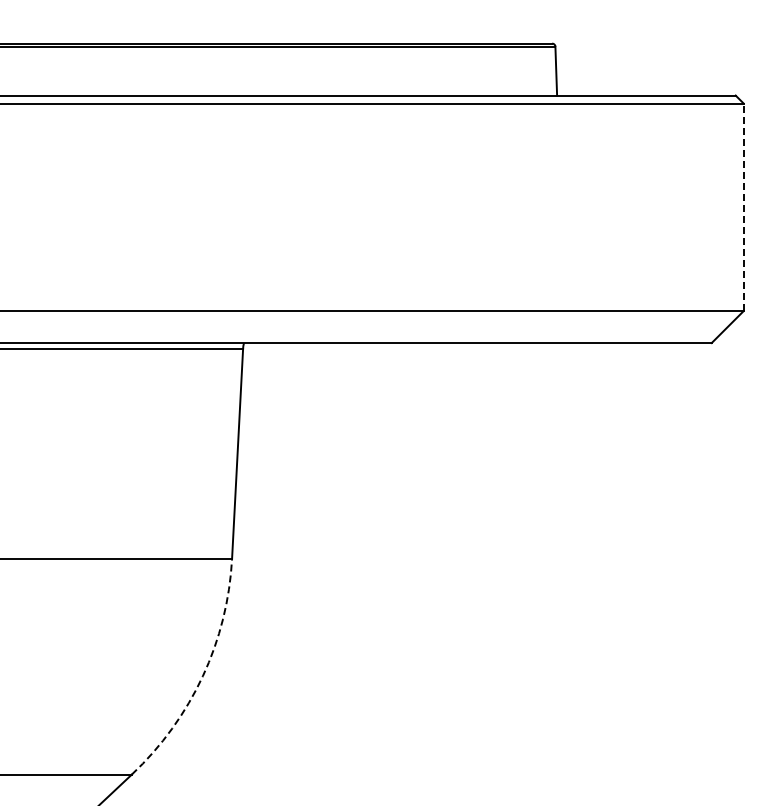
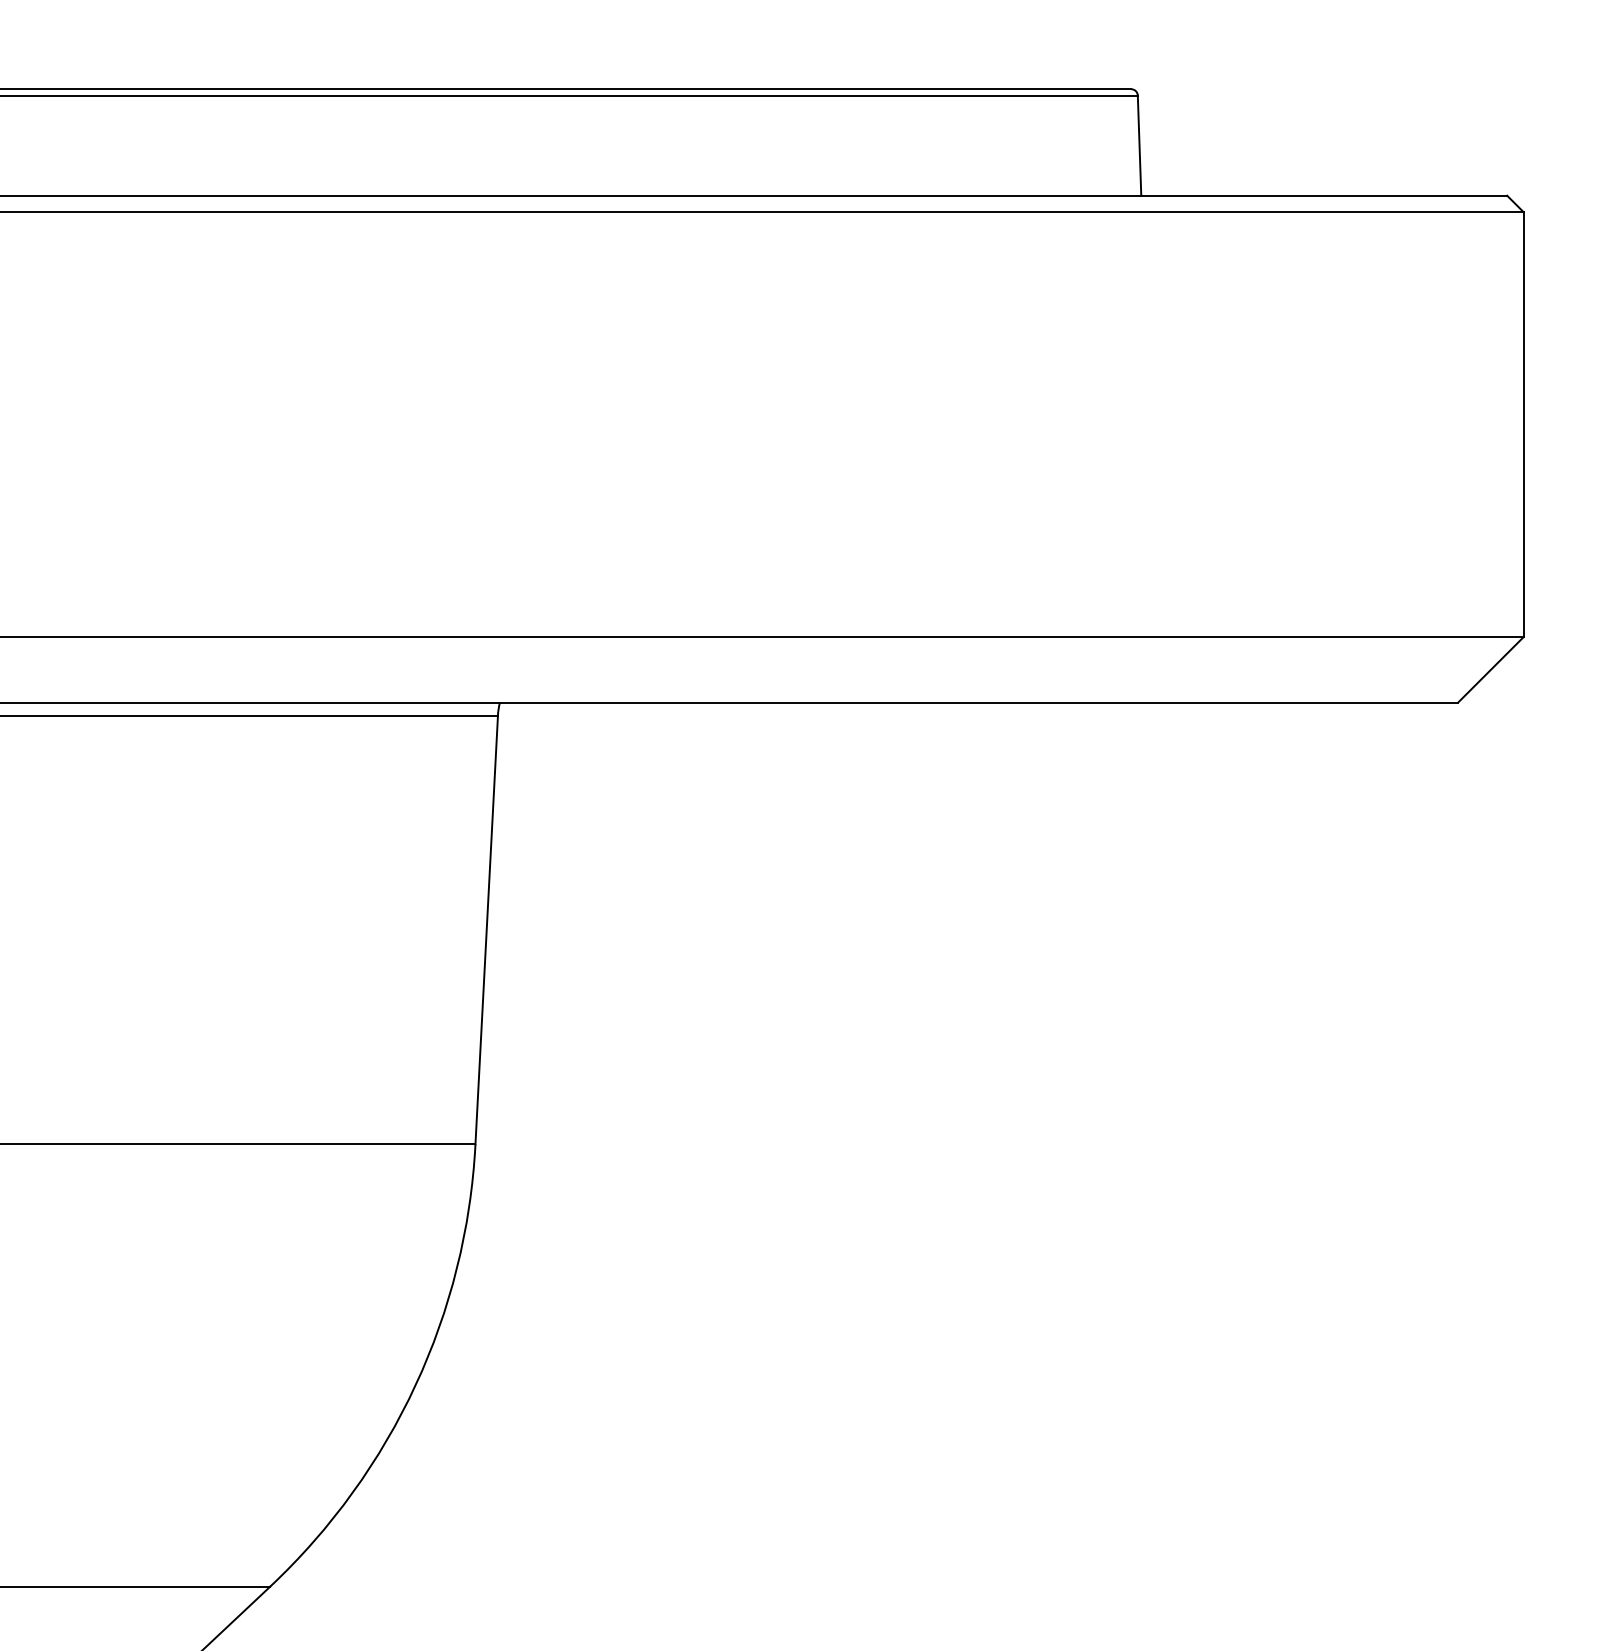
line: (743, 207) -> (1523, 424), dashed -> solid
arc: (202, 676) -> (414, 1385), dashed -> solid

